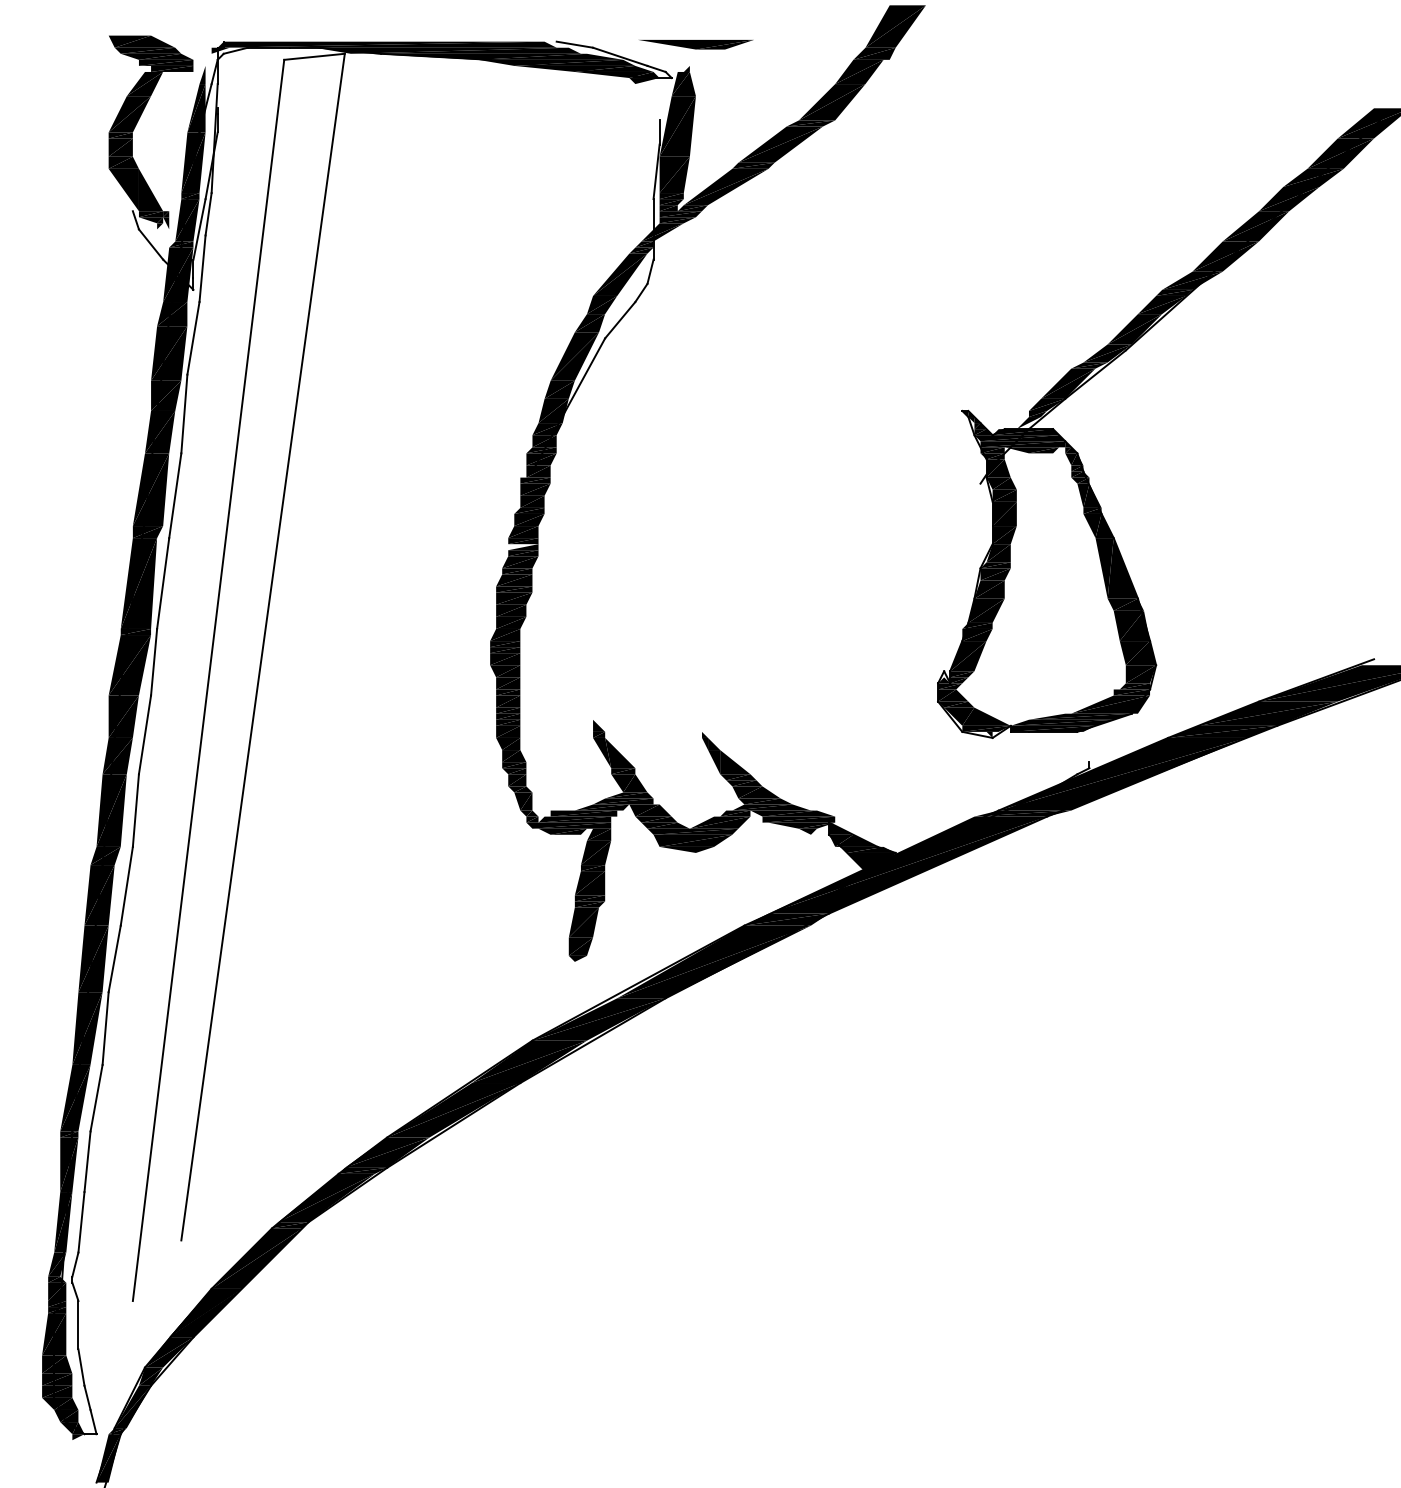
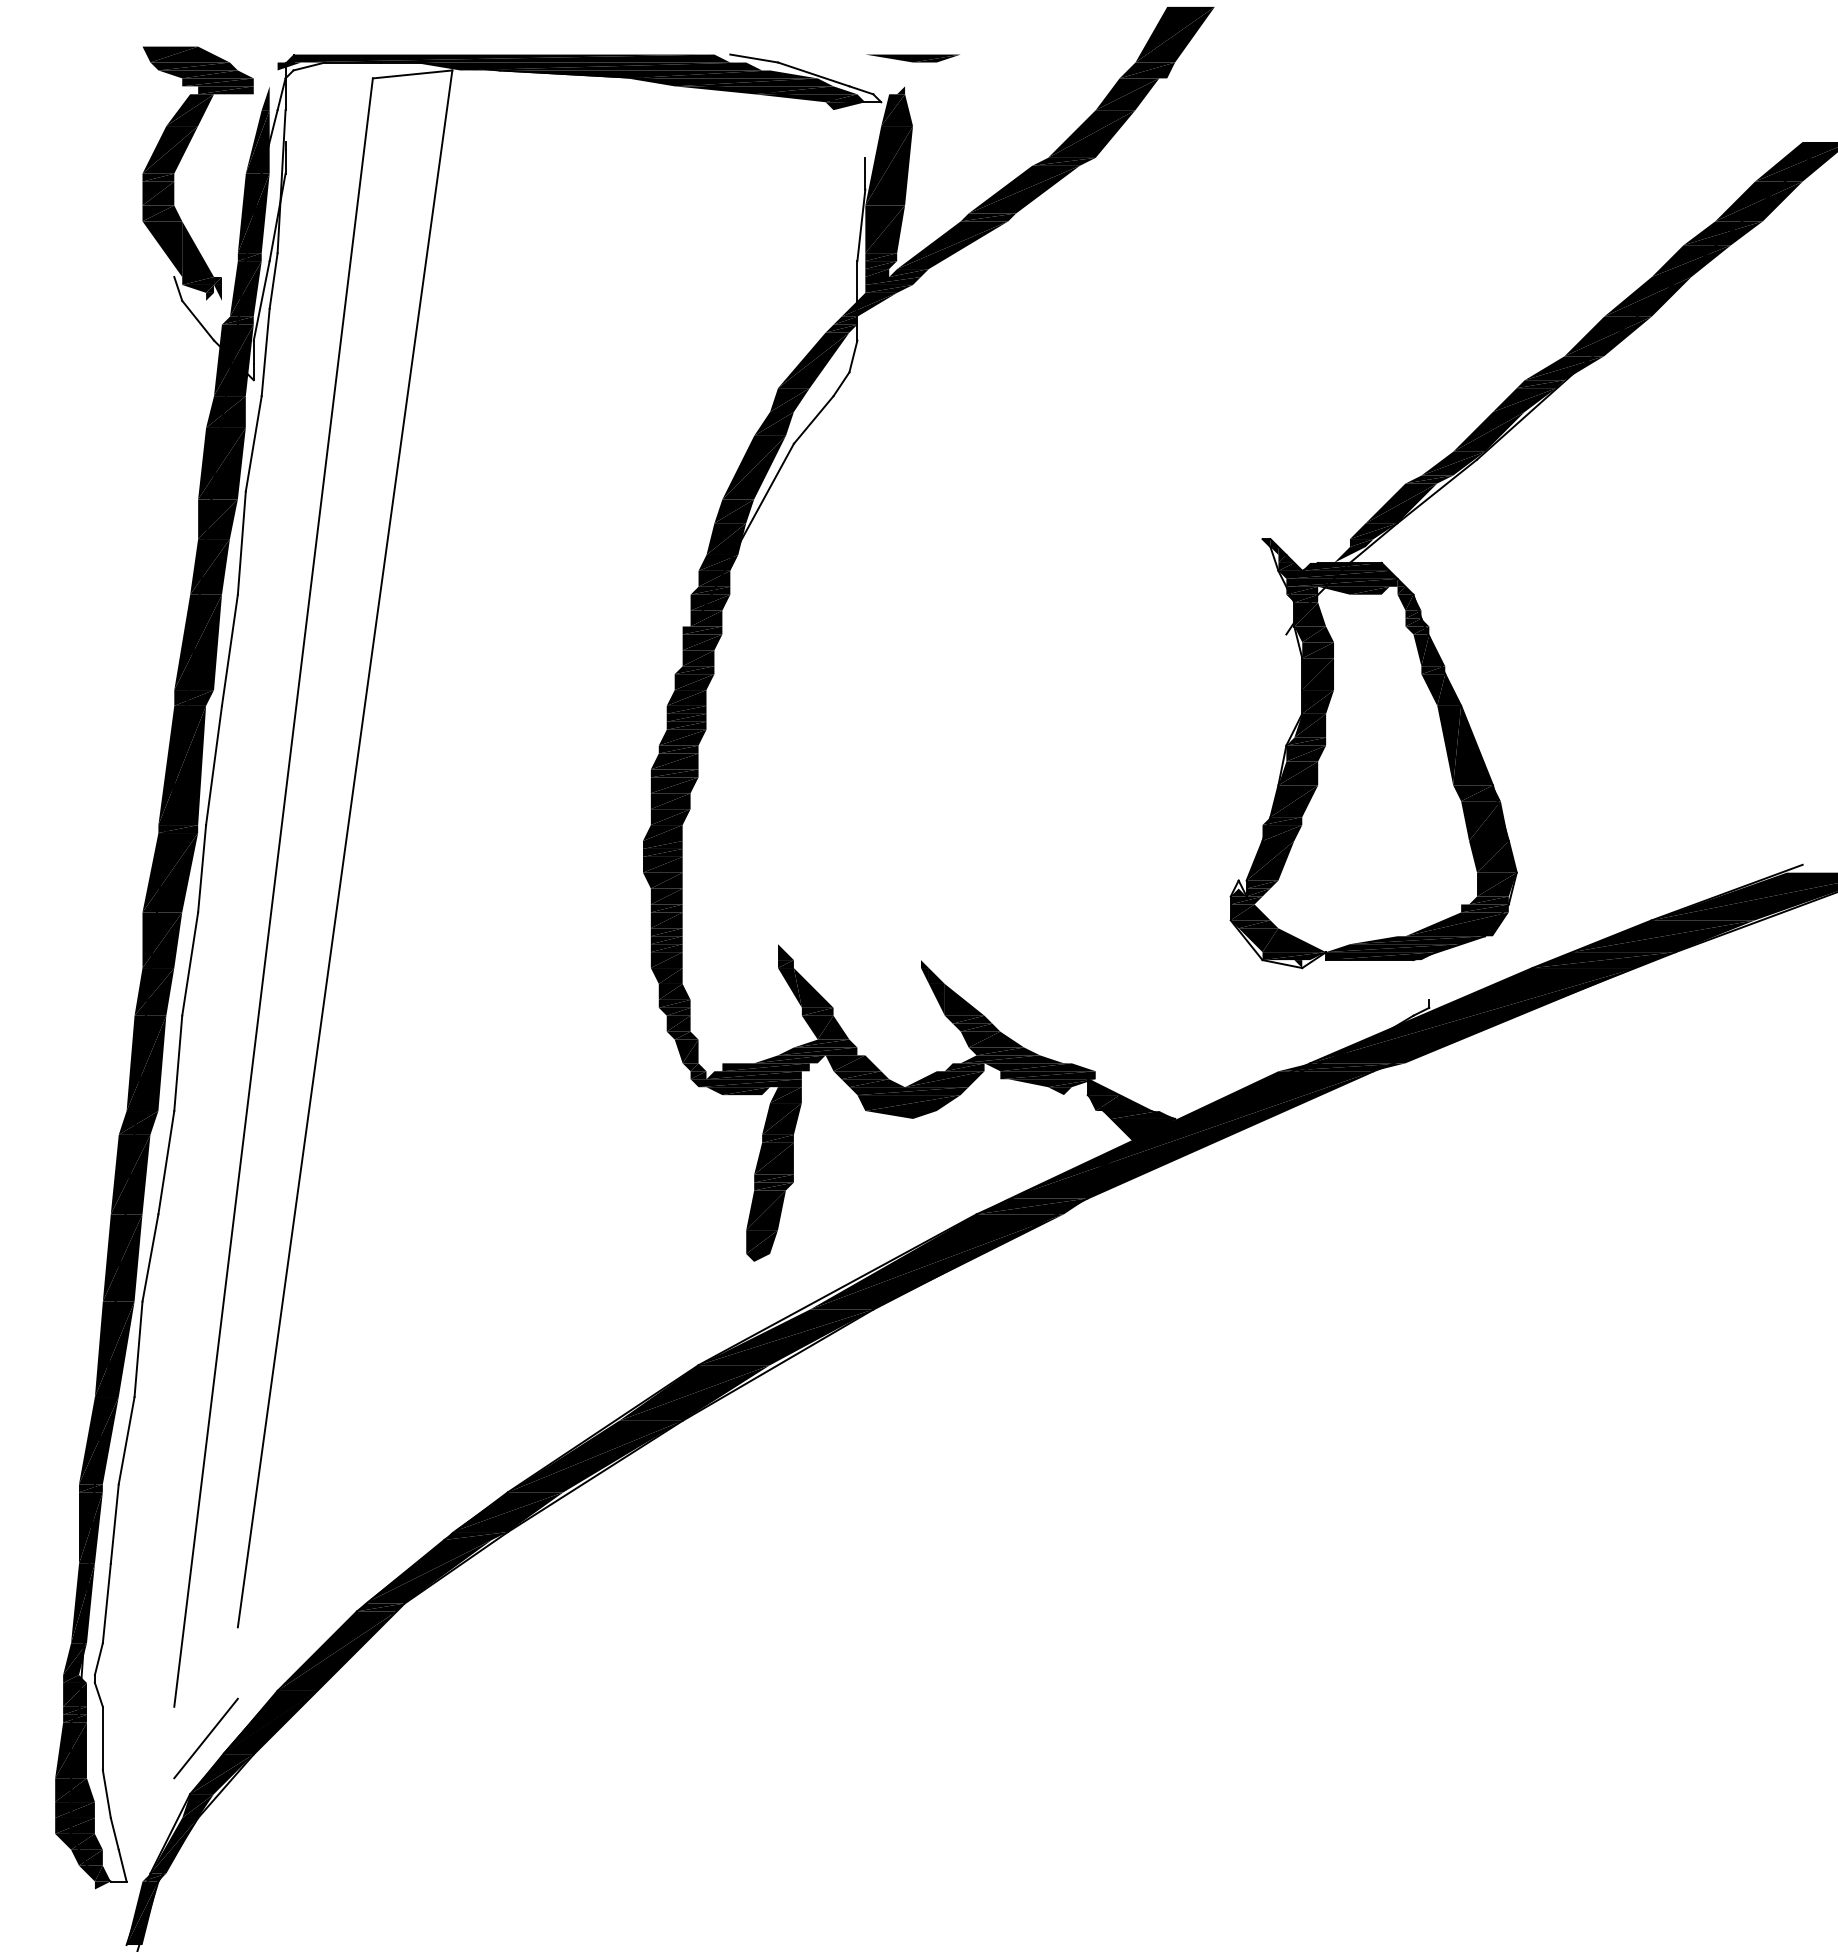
part: (695, 44) -> (912, 58), size x0.62
fill: (523, 546) -> (686, 717), added
line: (156, 1325) -> (205, 1738), added

